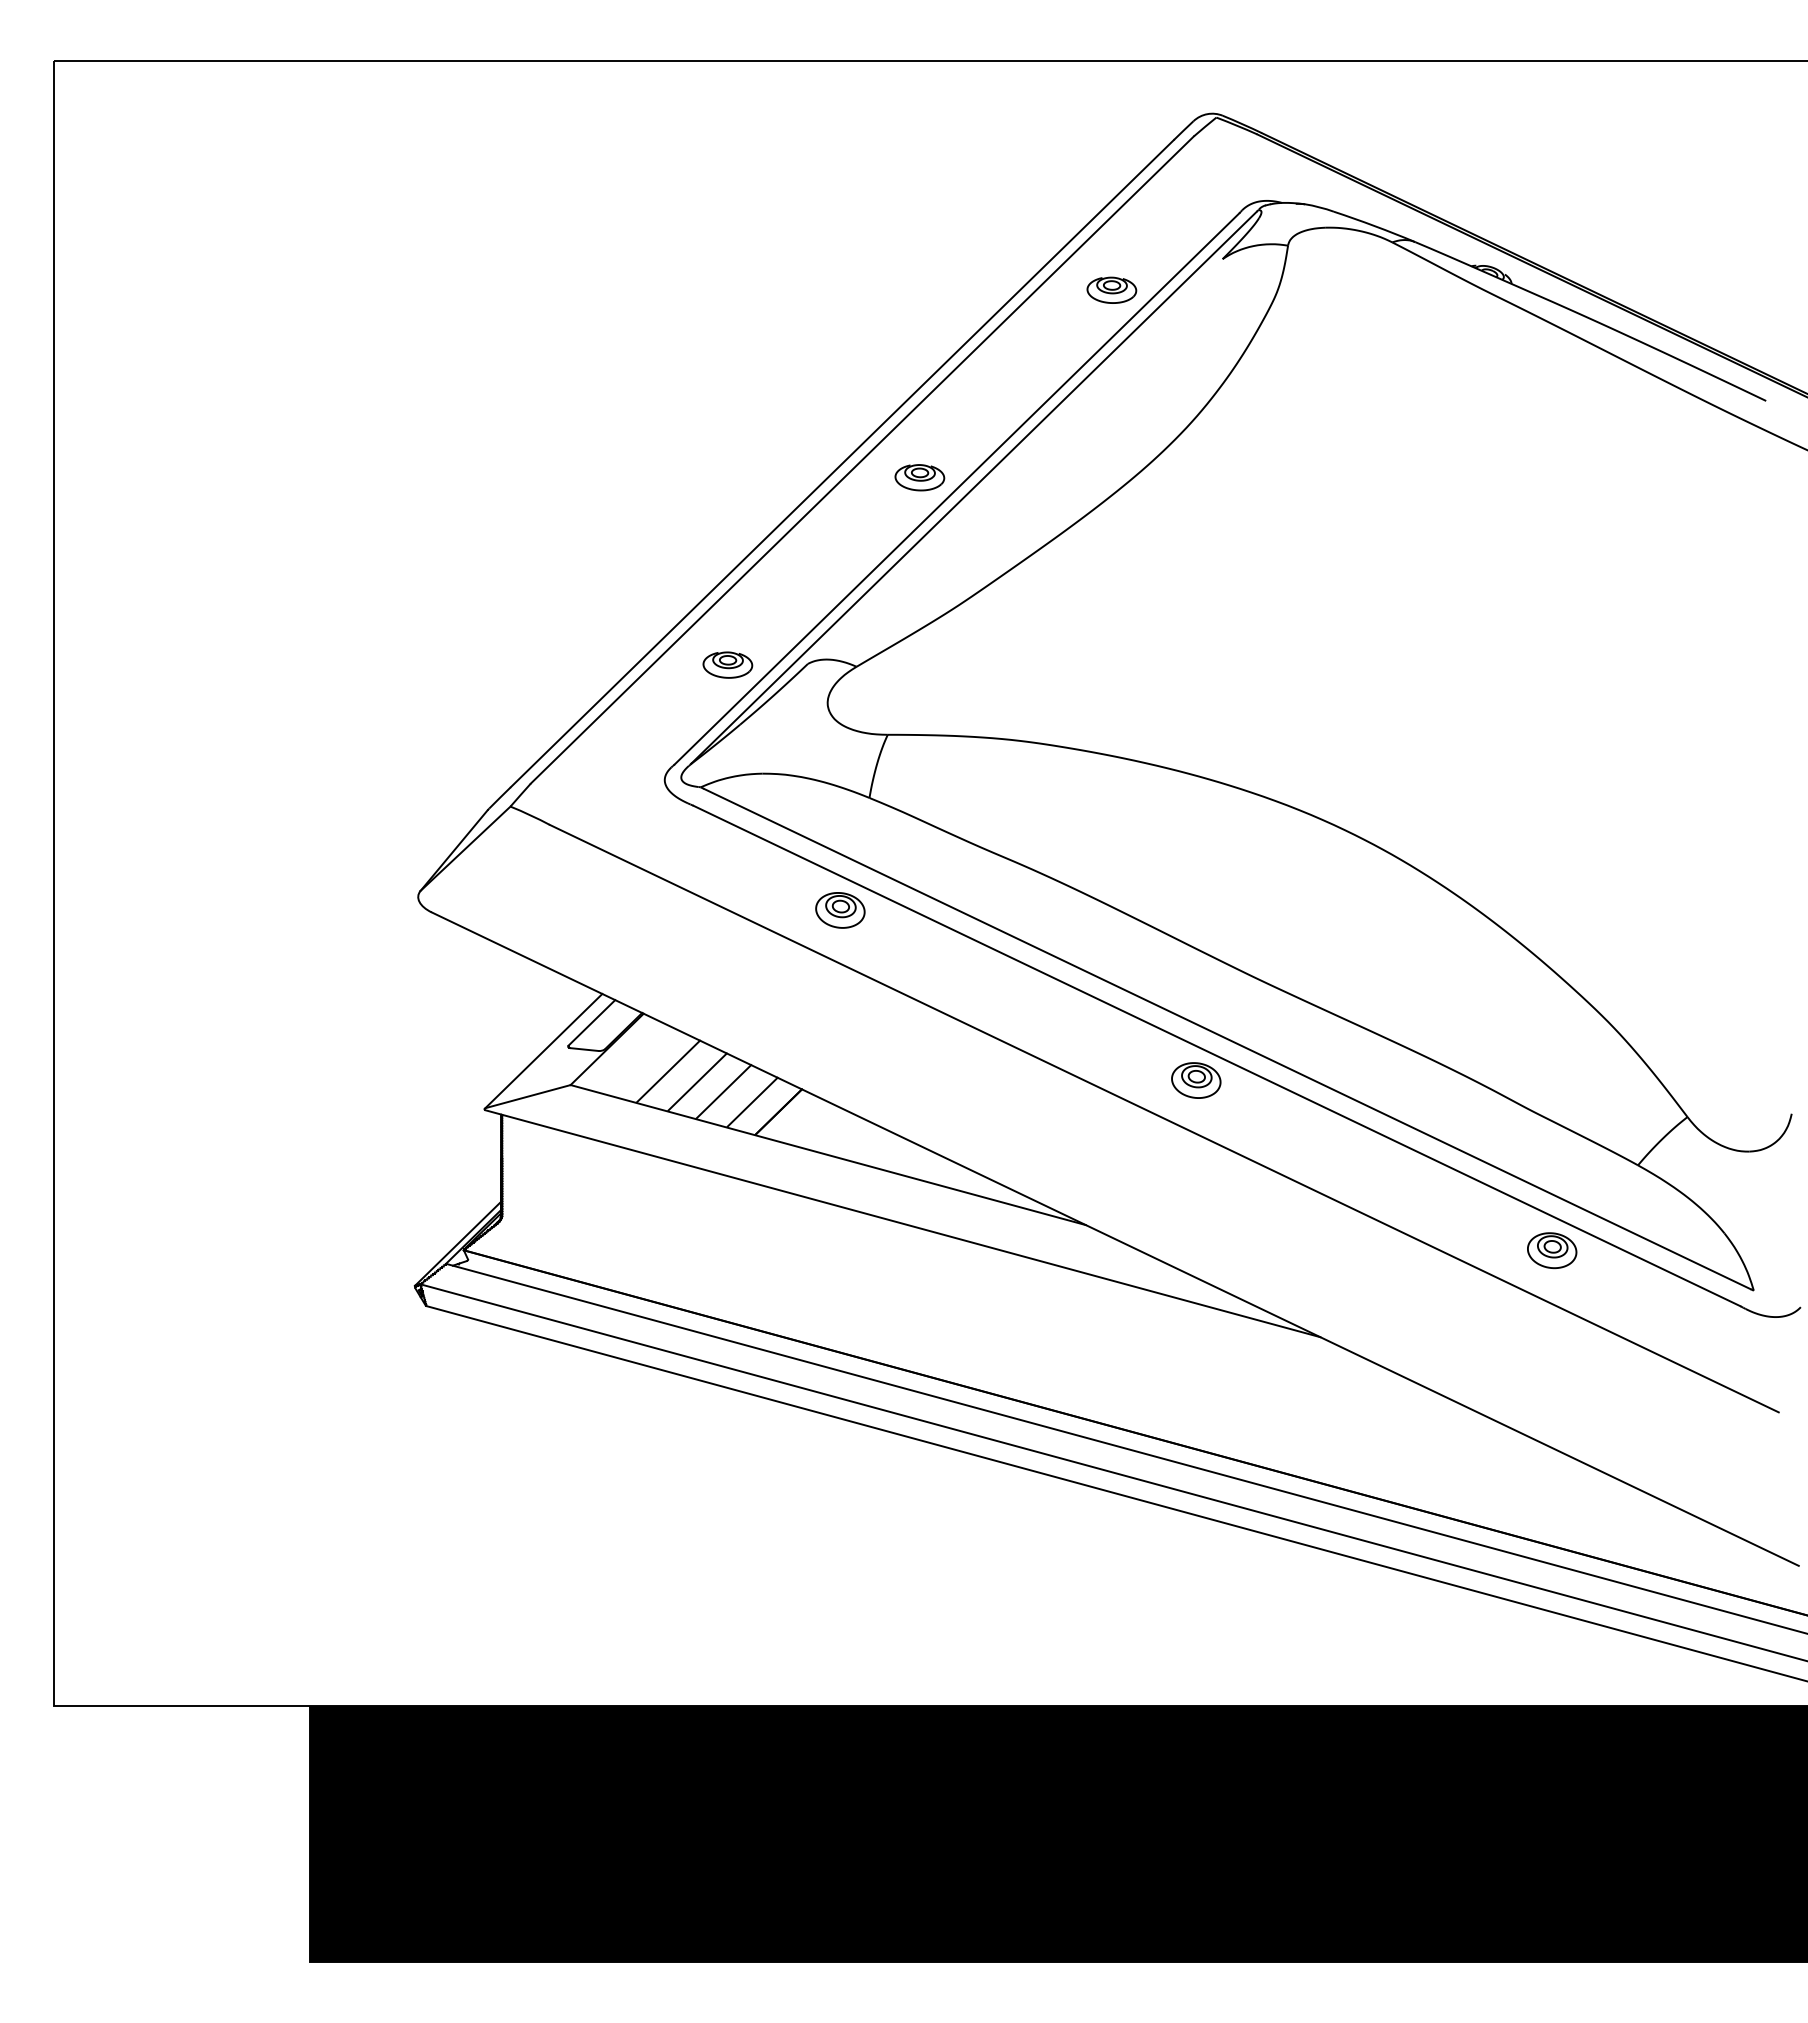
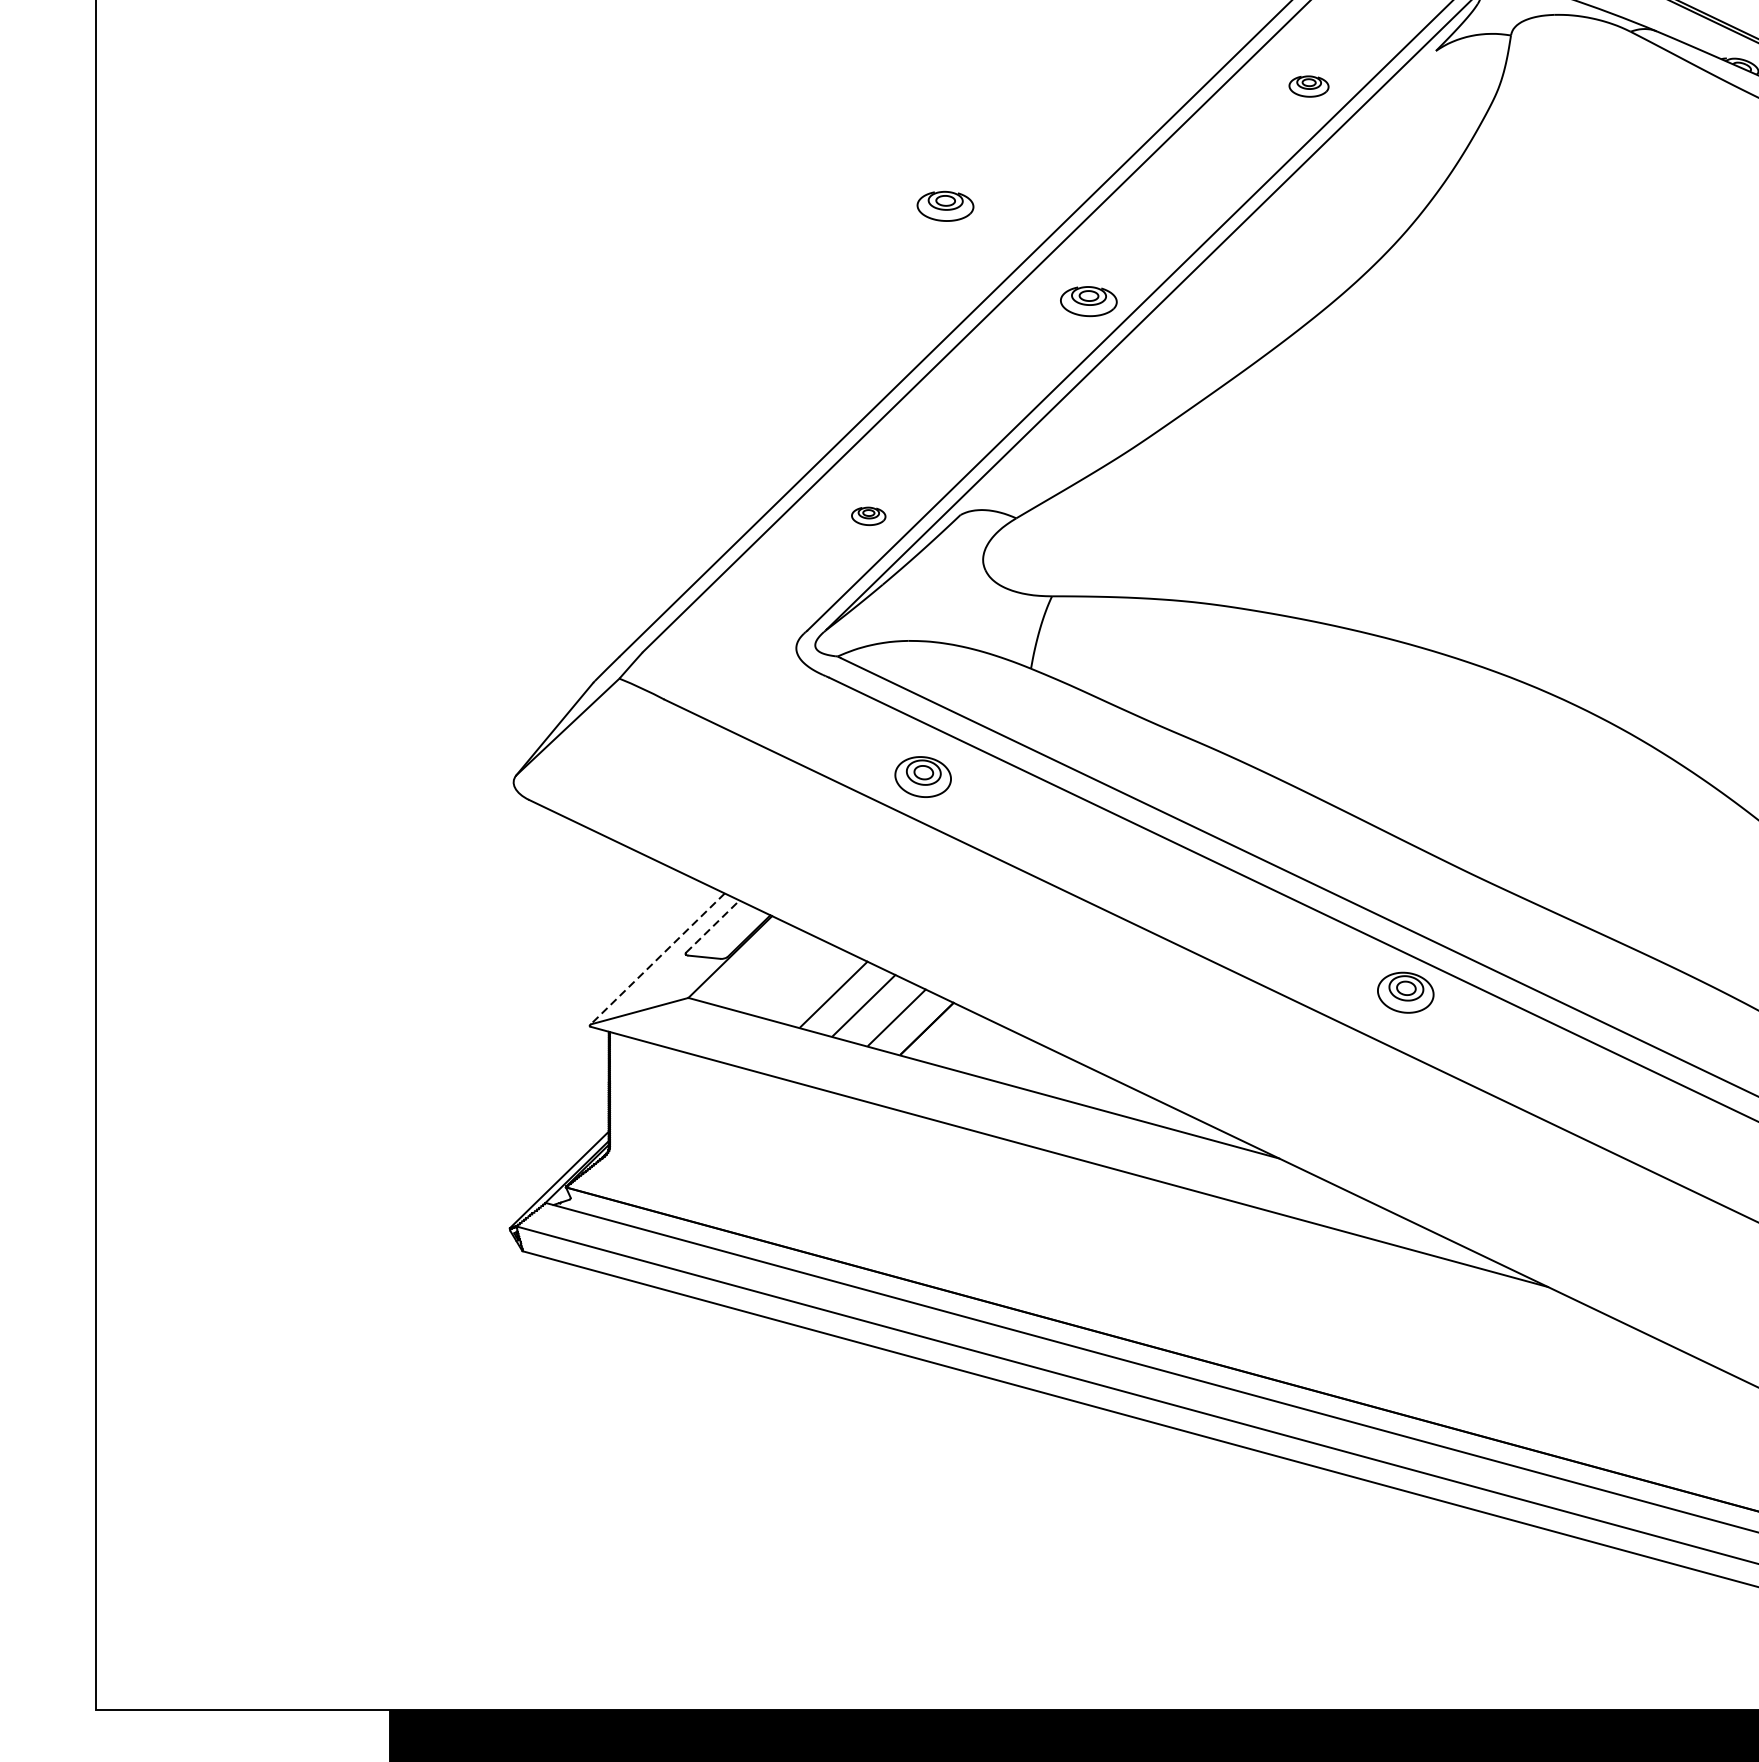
part: (1111, 289) -> (1308, 85), size x0.7
part: (794, 394) -> (945, 206), added
part: (727, 664) -> (868, 515), size x0.6
part: (840, 910) -> (923, 777), moved
line: (591, 1022) -> (712, 926), solid -> dashed
line: (543, 1051) -> (657, 959), solid -> dashed
line: (668, 1070) -> (800, 981), removed

